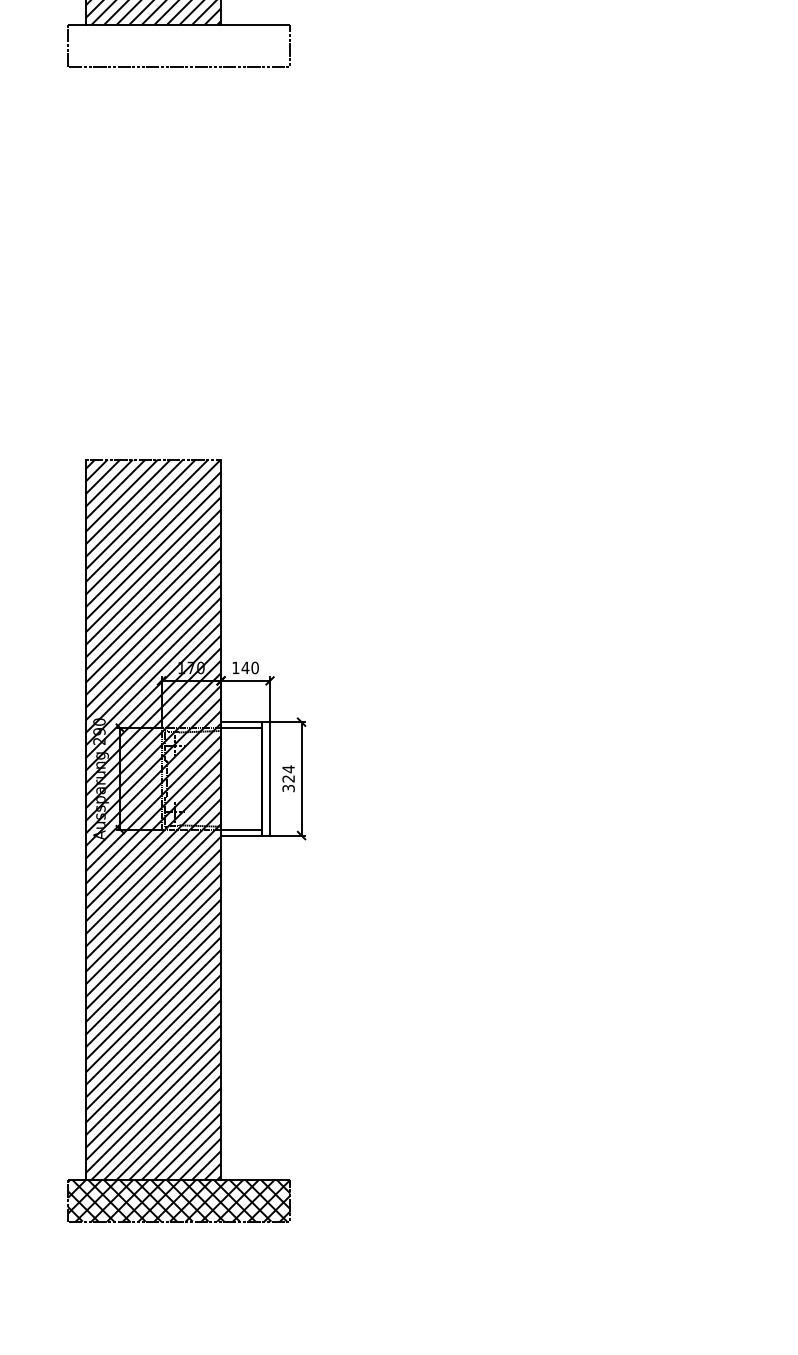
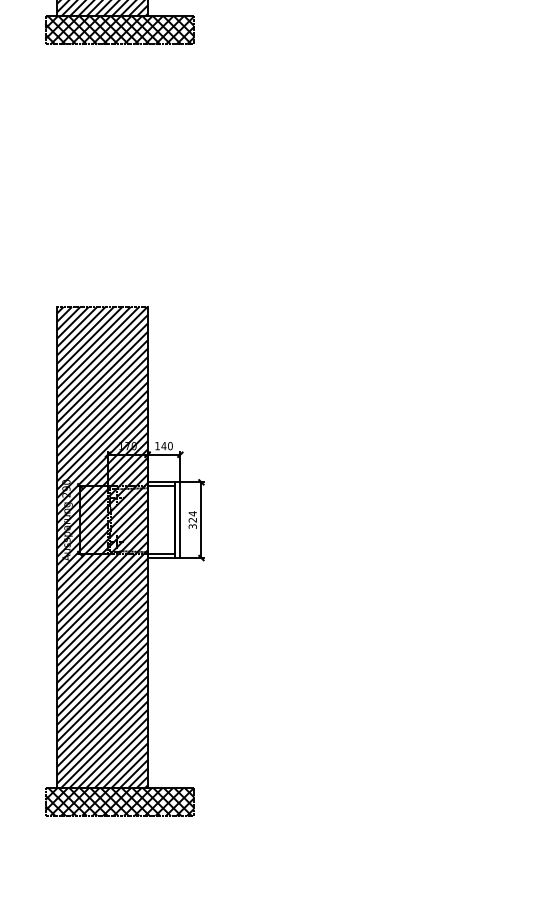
hatch: (178, 45) -> (119, 30), added

